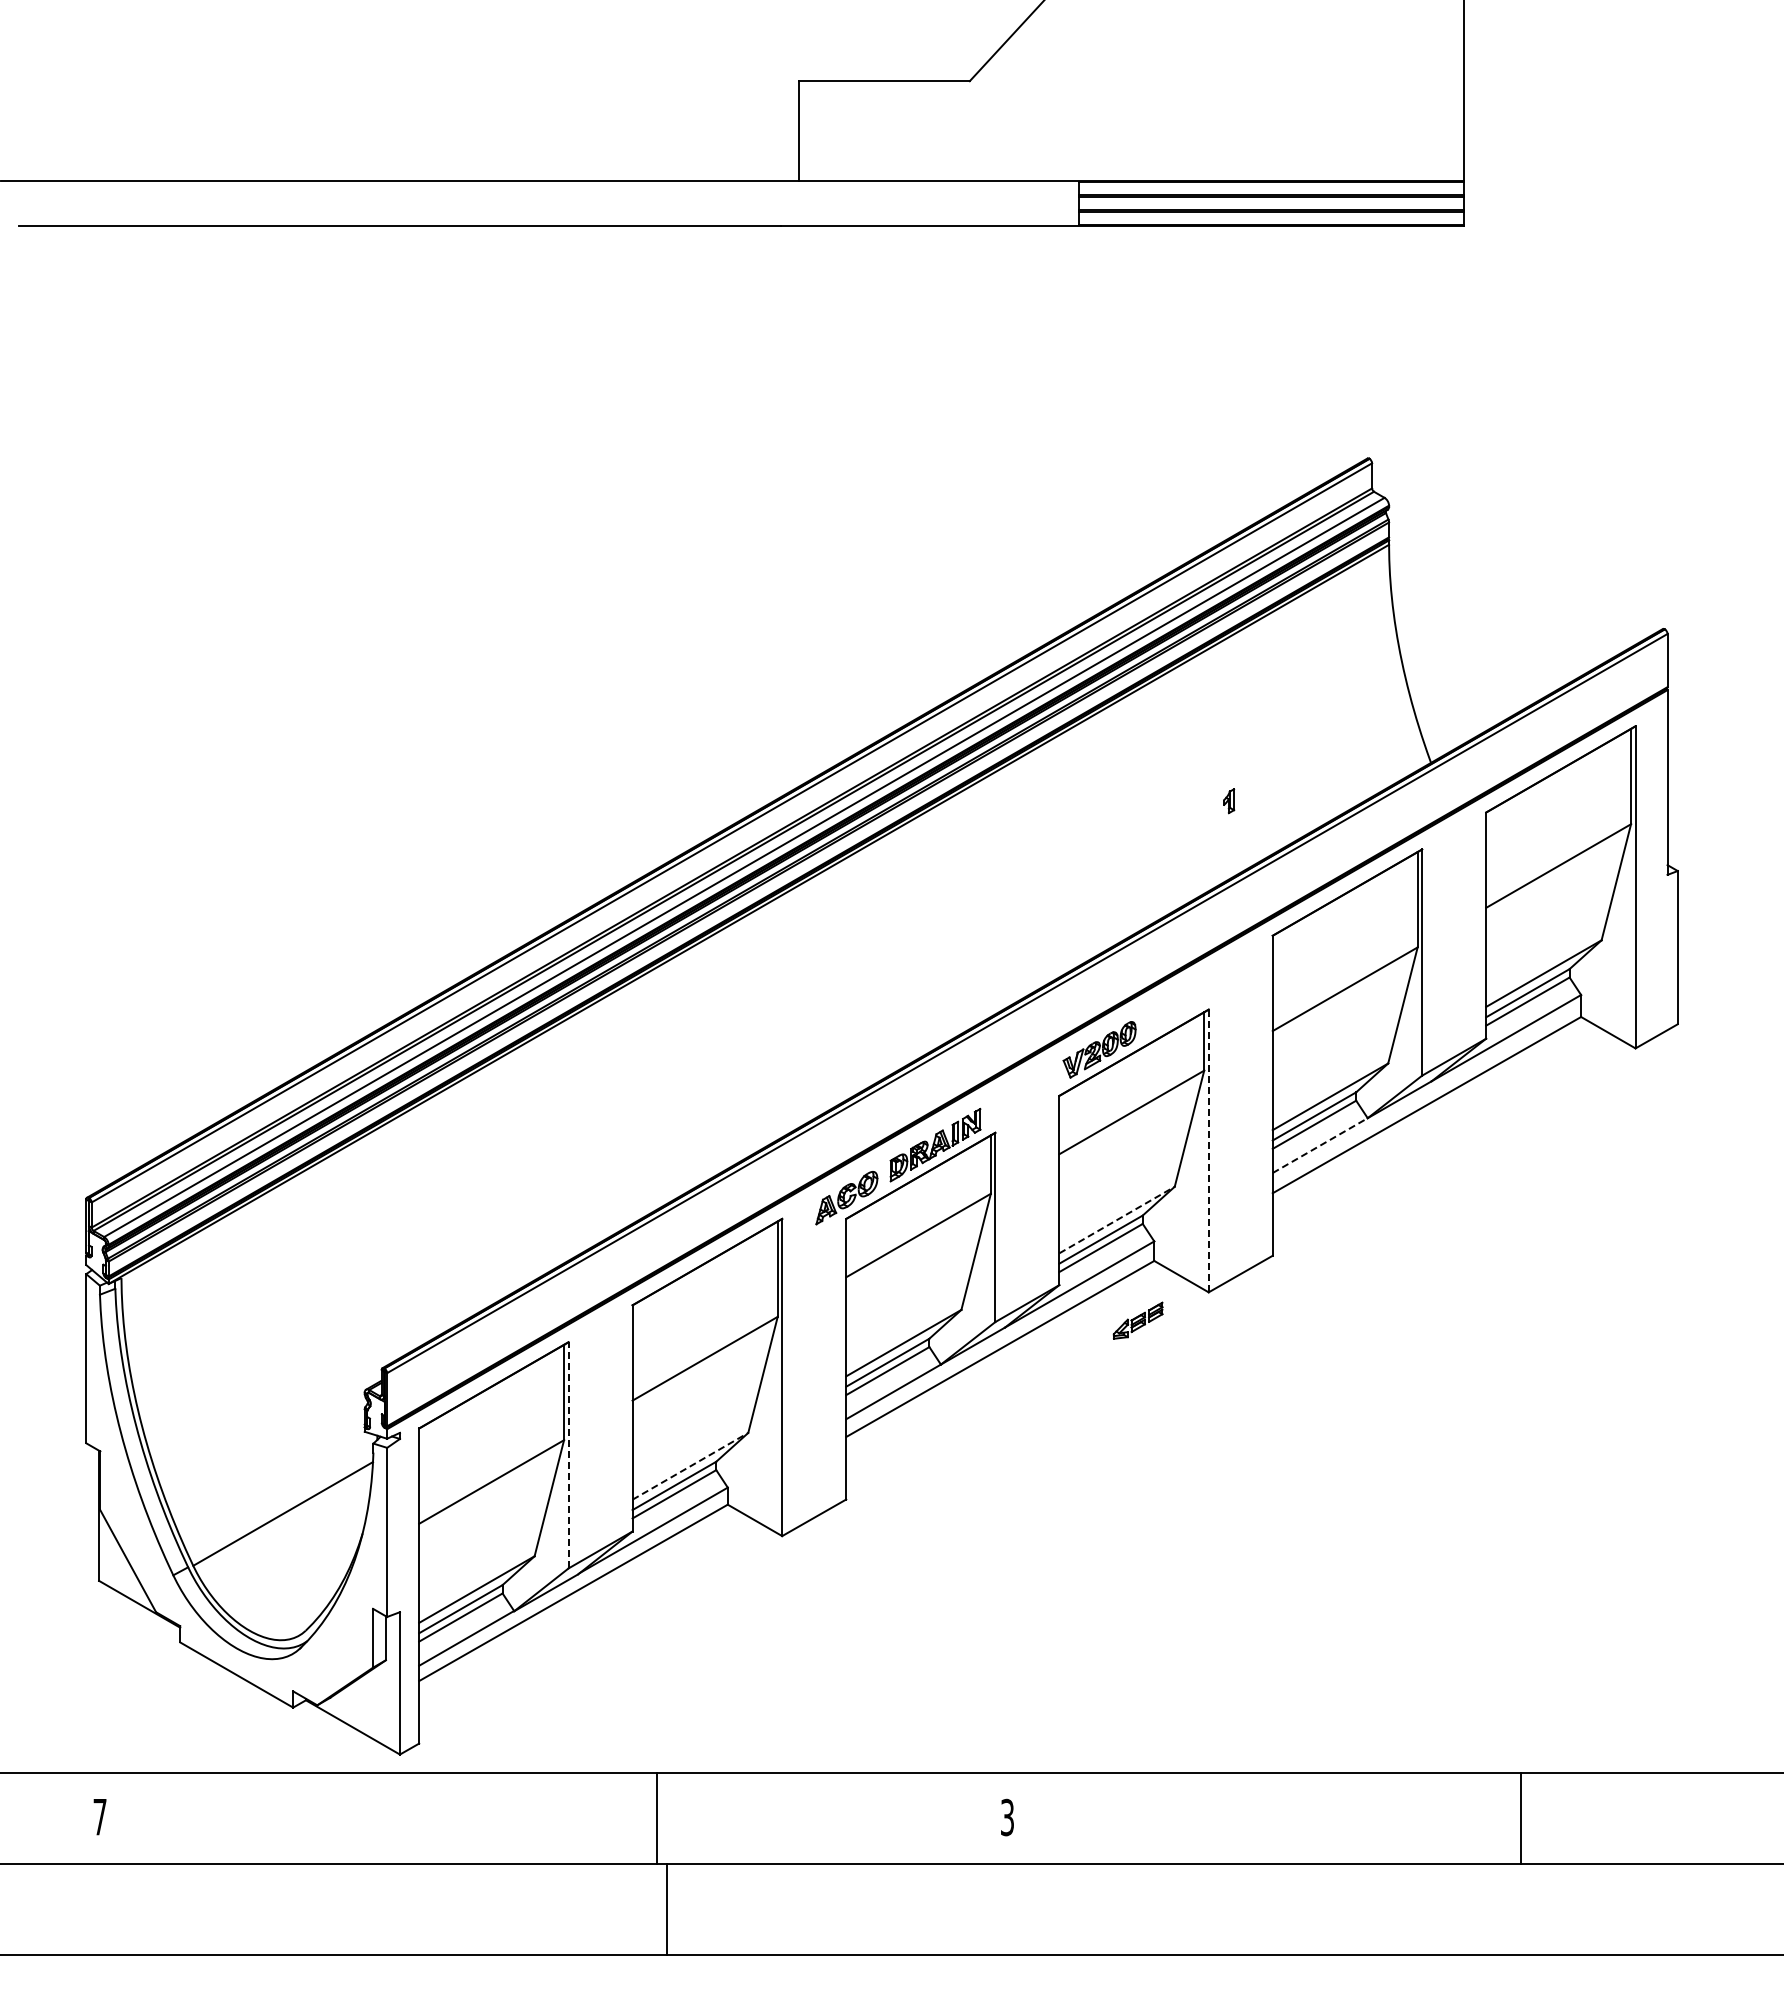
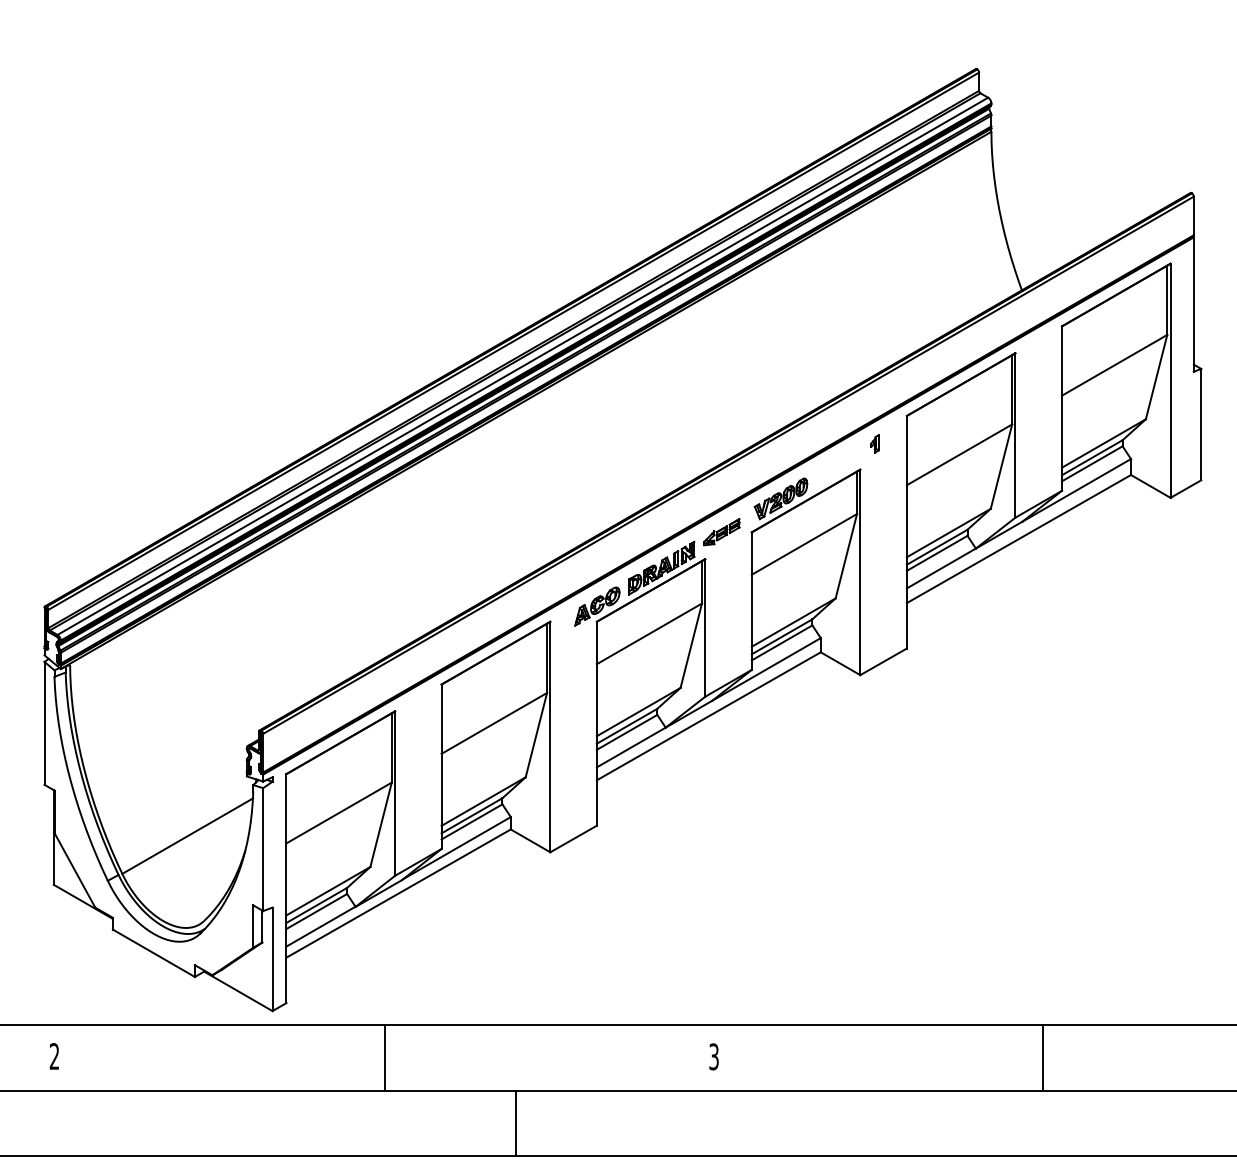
part: (1229, 801) -> (875, 444), moved
line: (1320, 1145) -> (941, 568), dashed -> solid
line: (1208, 1150) -> (860, 572), dashed -> solid
line: (1117, 1220) -> (794, 622), dashed -> solid
part: (1137, 1320) -> (721, 532), moved
line: (568, 1454) -> (395, 792), dashed -> solid
line: (690, 1466) -> (483, 801), dashed -> solid
text: (99, 1816) -> (54, 1056), 7 -> 2
line: (657, 1818) -> (384, 1057), moved
line: (1521, 1818) -> (1042, 1057), moved
line: (667, 1909) -> (516, 1123), moved

